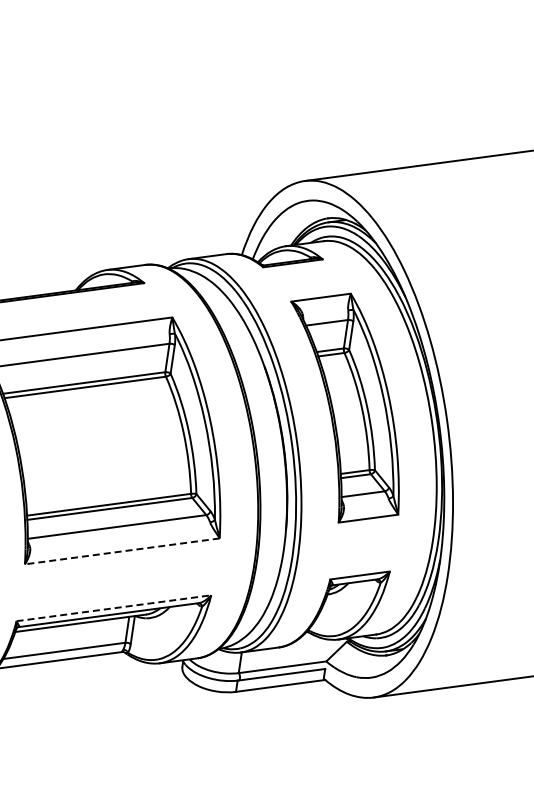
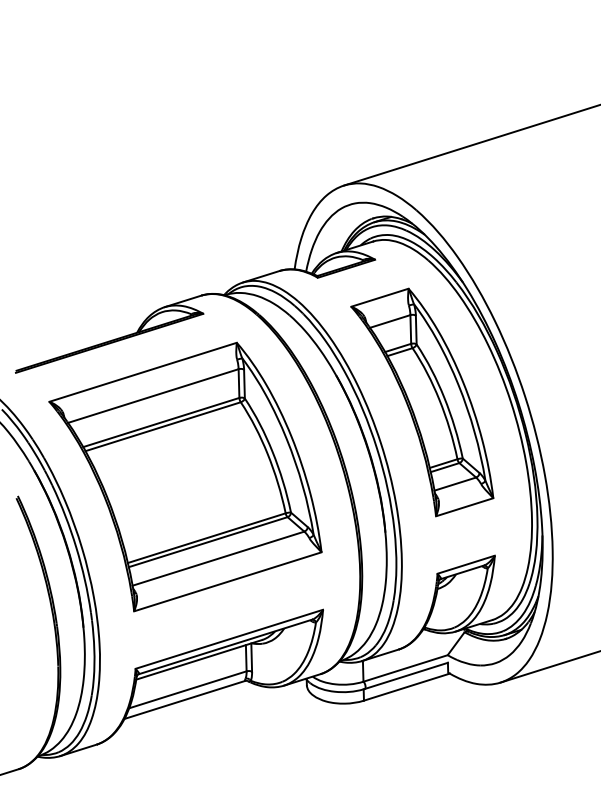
line: (122, 550) -> (227, 581), dashed -> solid
line: (114, 608) -> (229, 639), dashed -> solid

